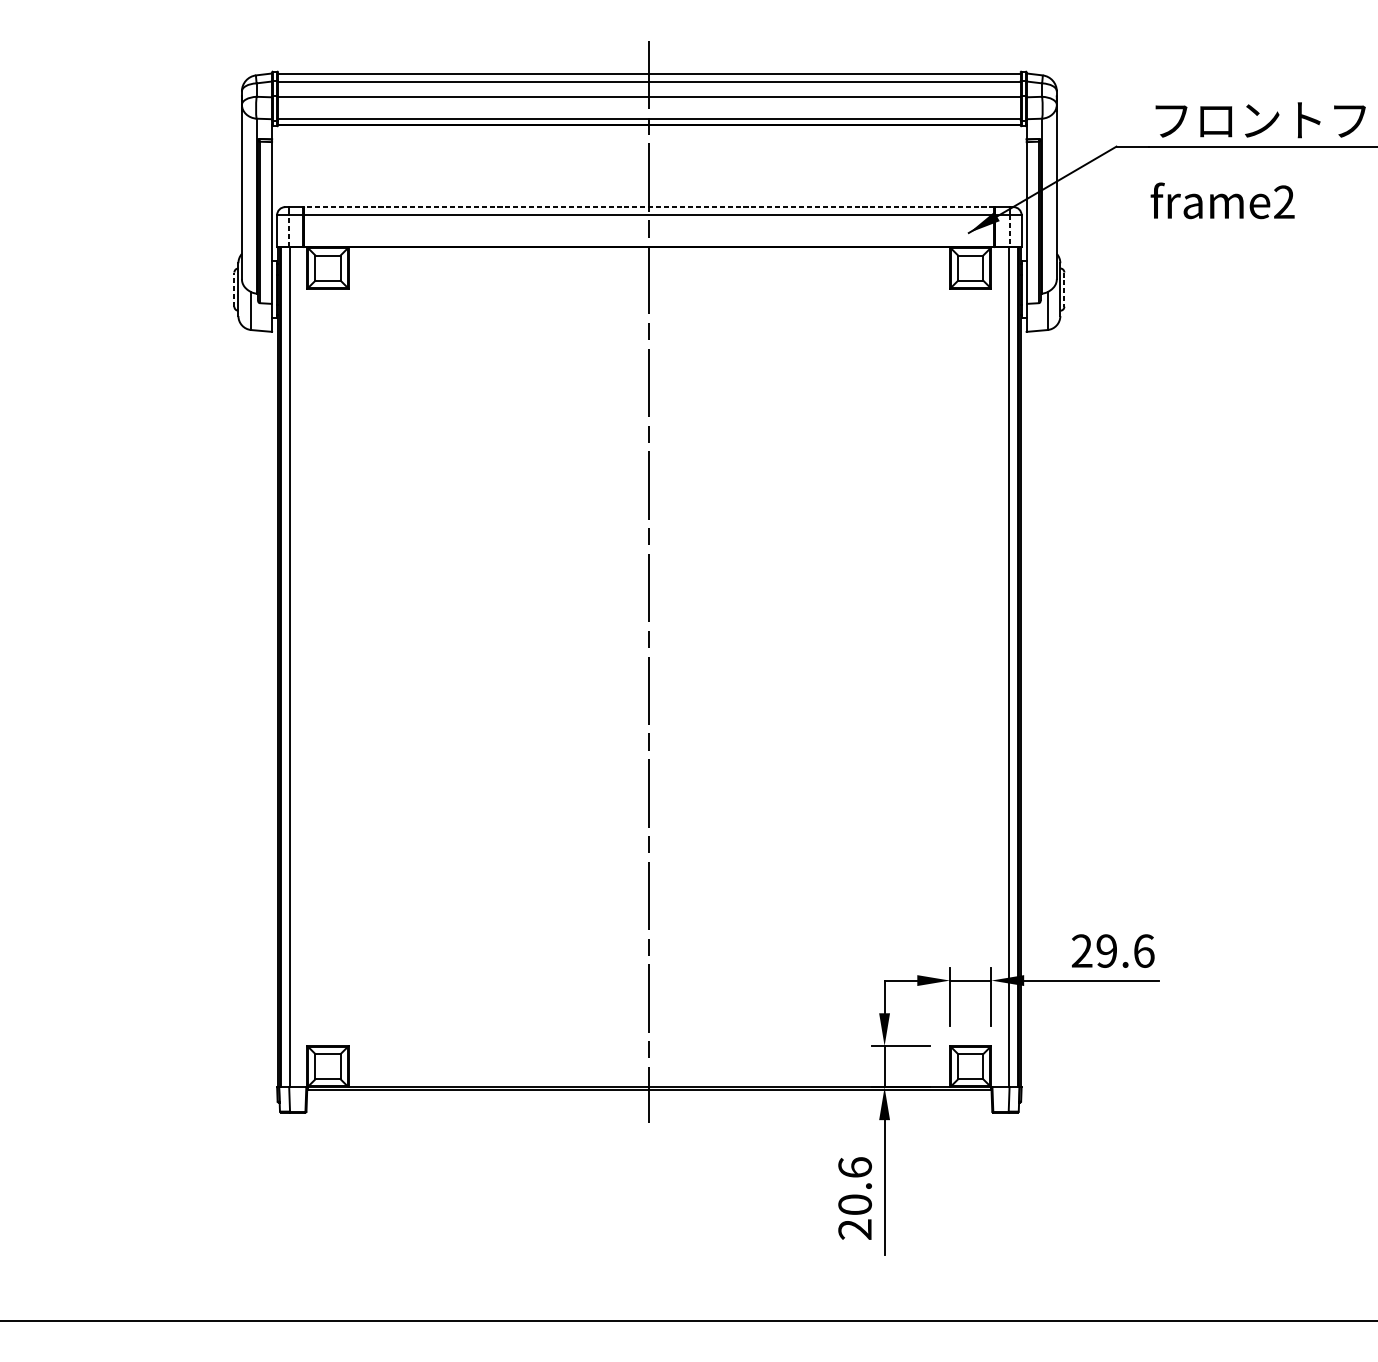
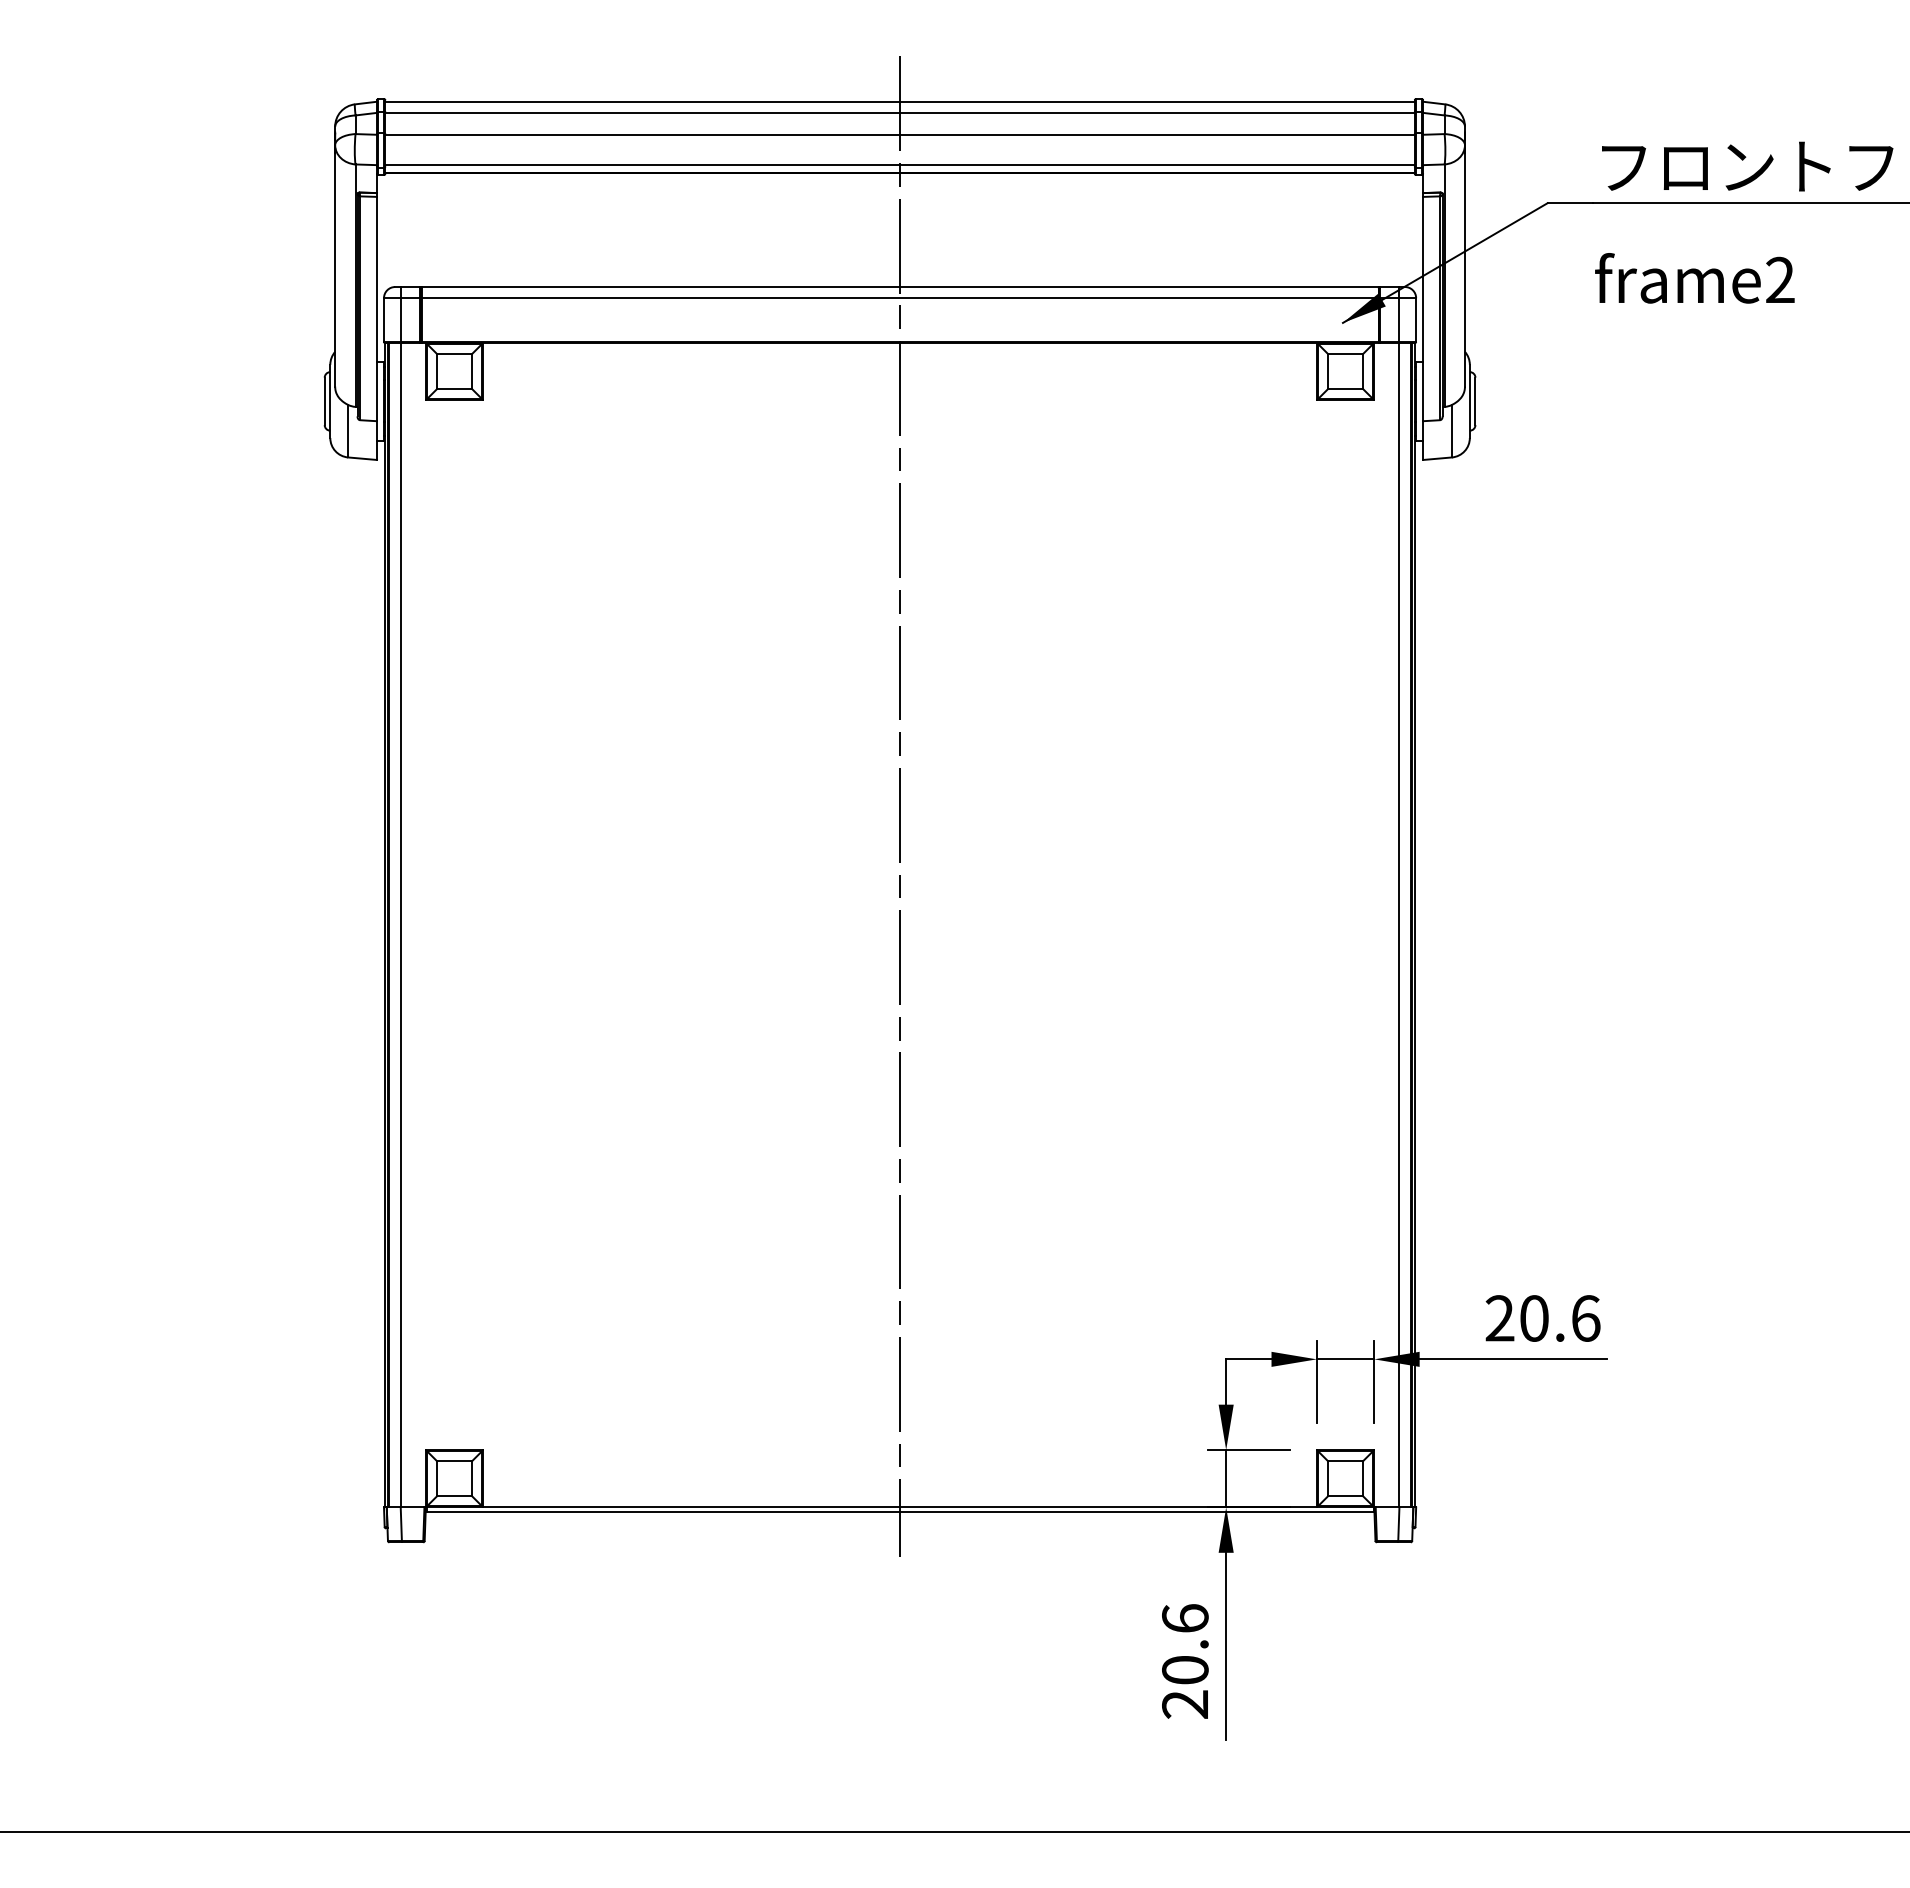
line: (648, 207) -> (899, 287), dashed -> solid
line: (289, 231) -> (400, 320), dashed -> solid
line: (1009, 231) -> (1399, 320), dashed -> solid
line: (234, 289) -> (324, 401), dashed -> solid
line: (1064, 289) -> (1475, 401), dashed -> solid
text: (1106, 951) -> (1534, 1318), 29.6 -> 20.6

